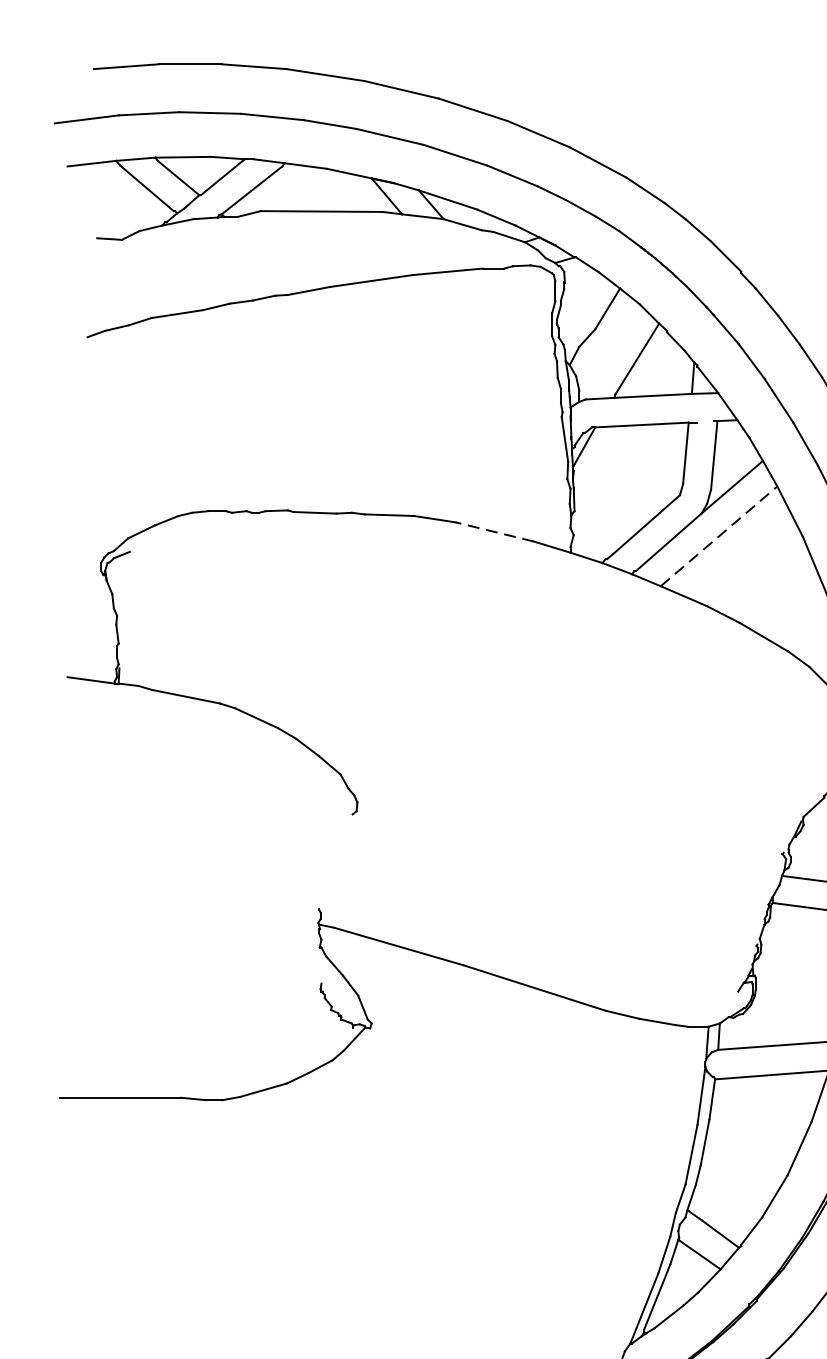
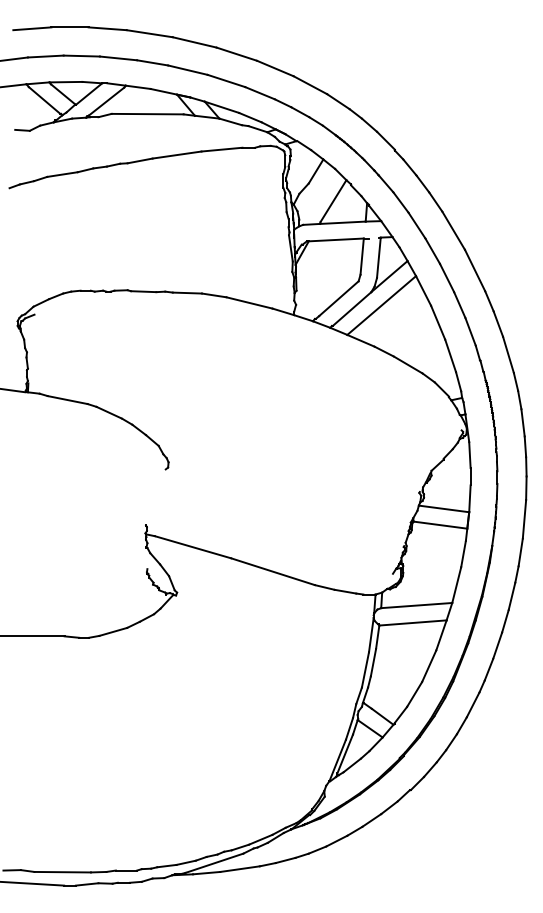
line: (494, 531) -> (249, 302), dashed -> solid
line: (720, 536) -> (382, 305), dashed -> solid

